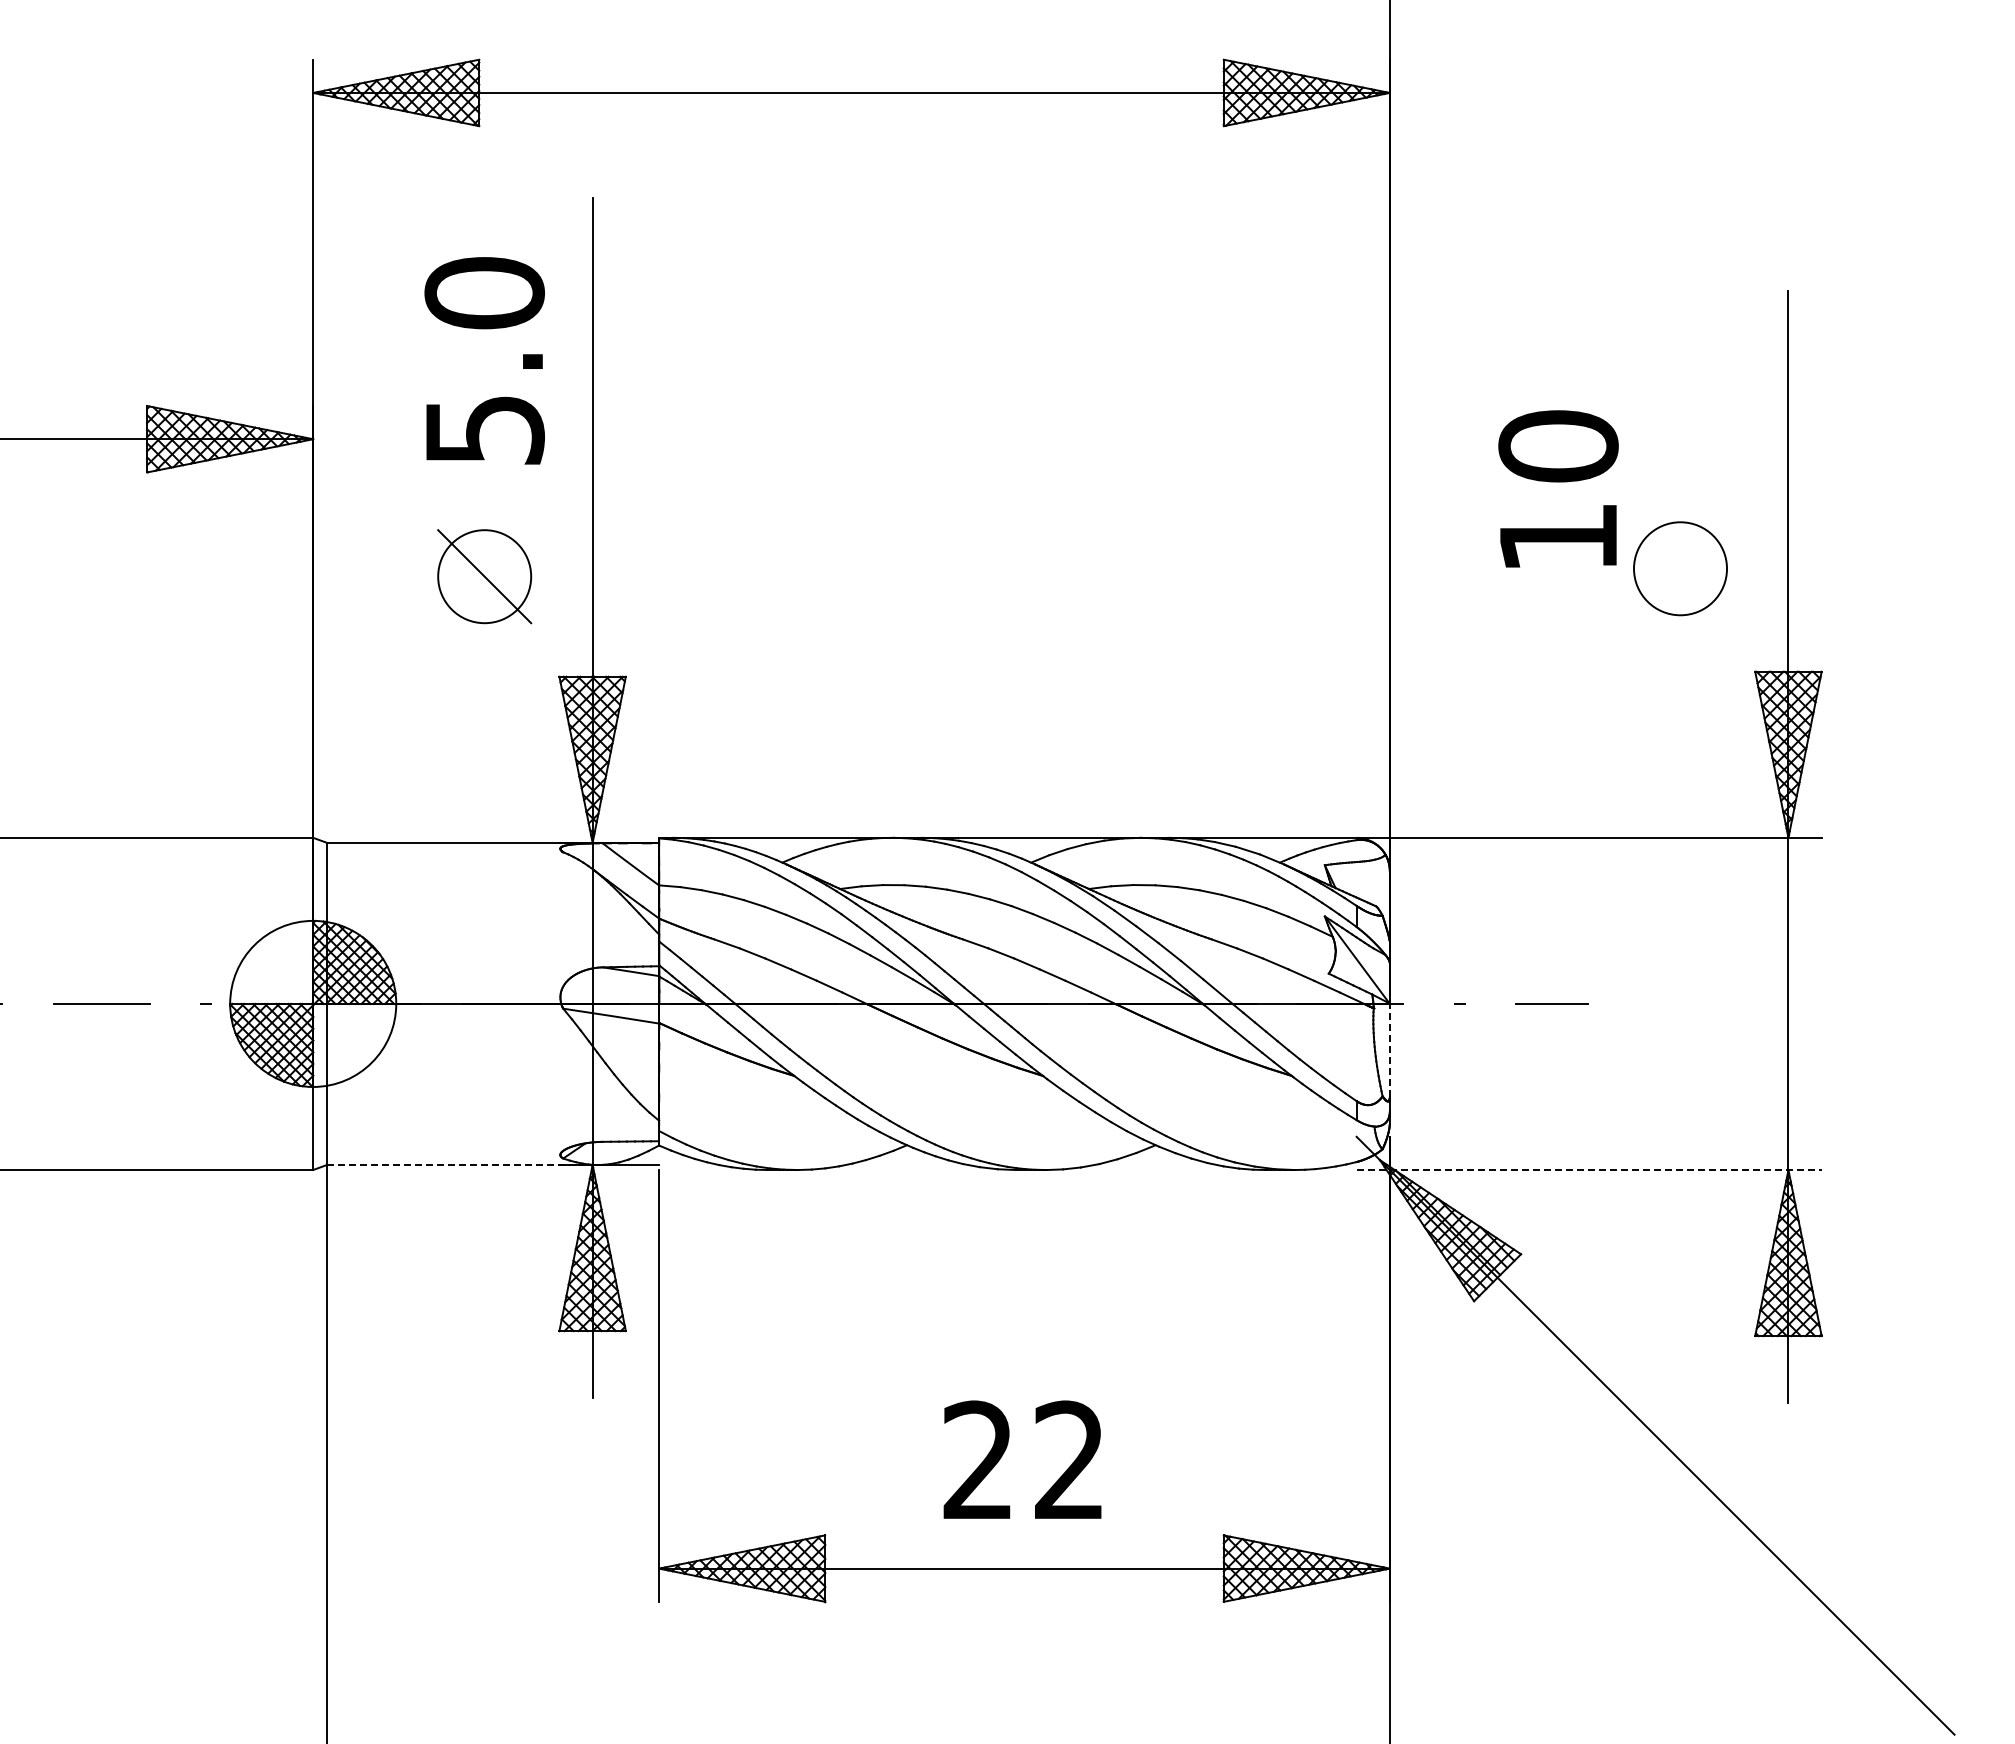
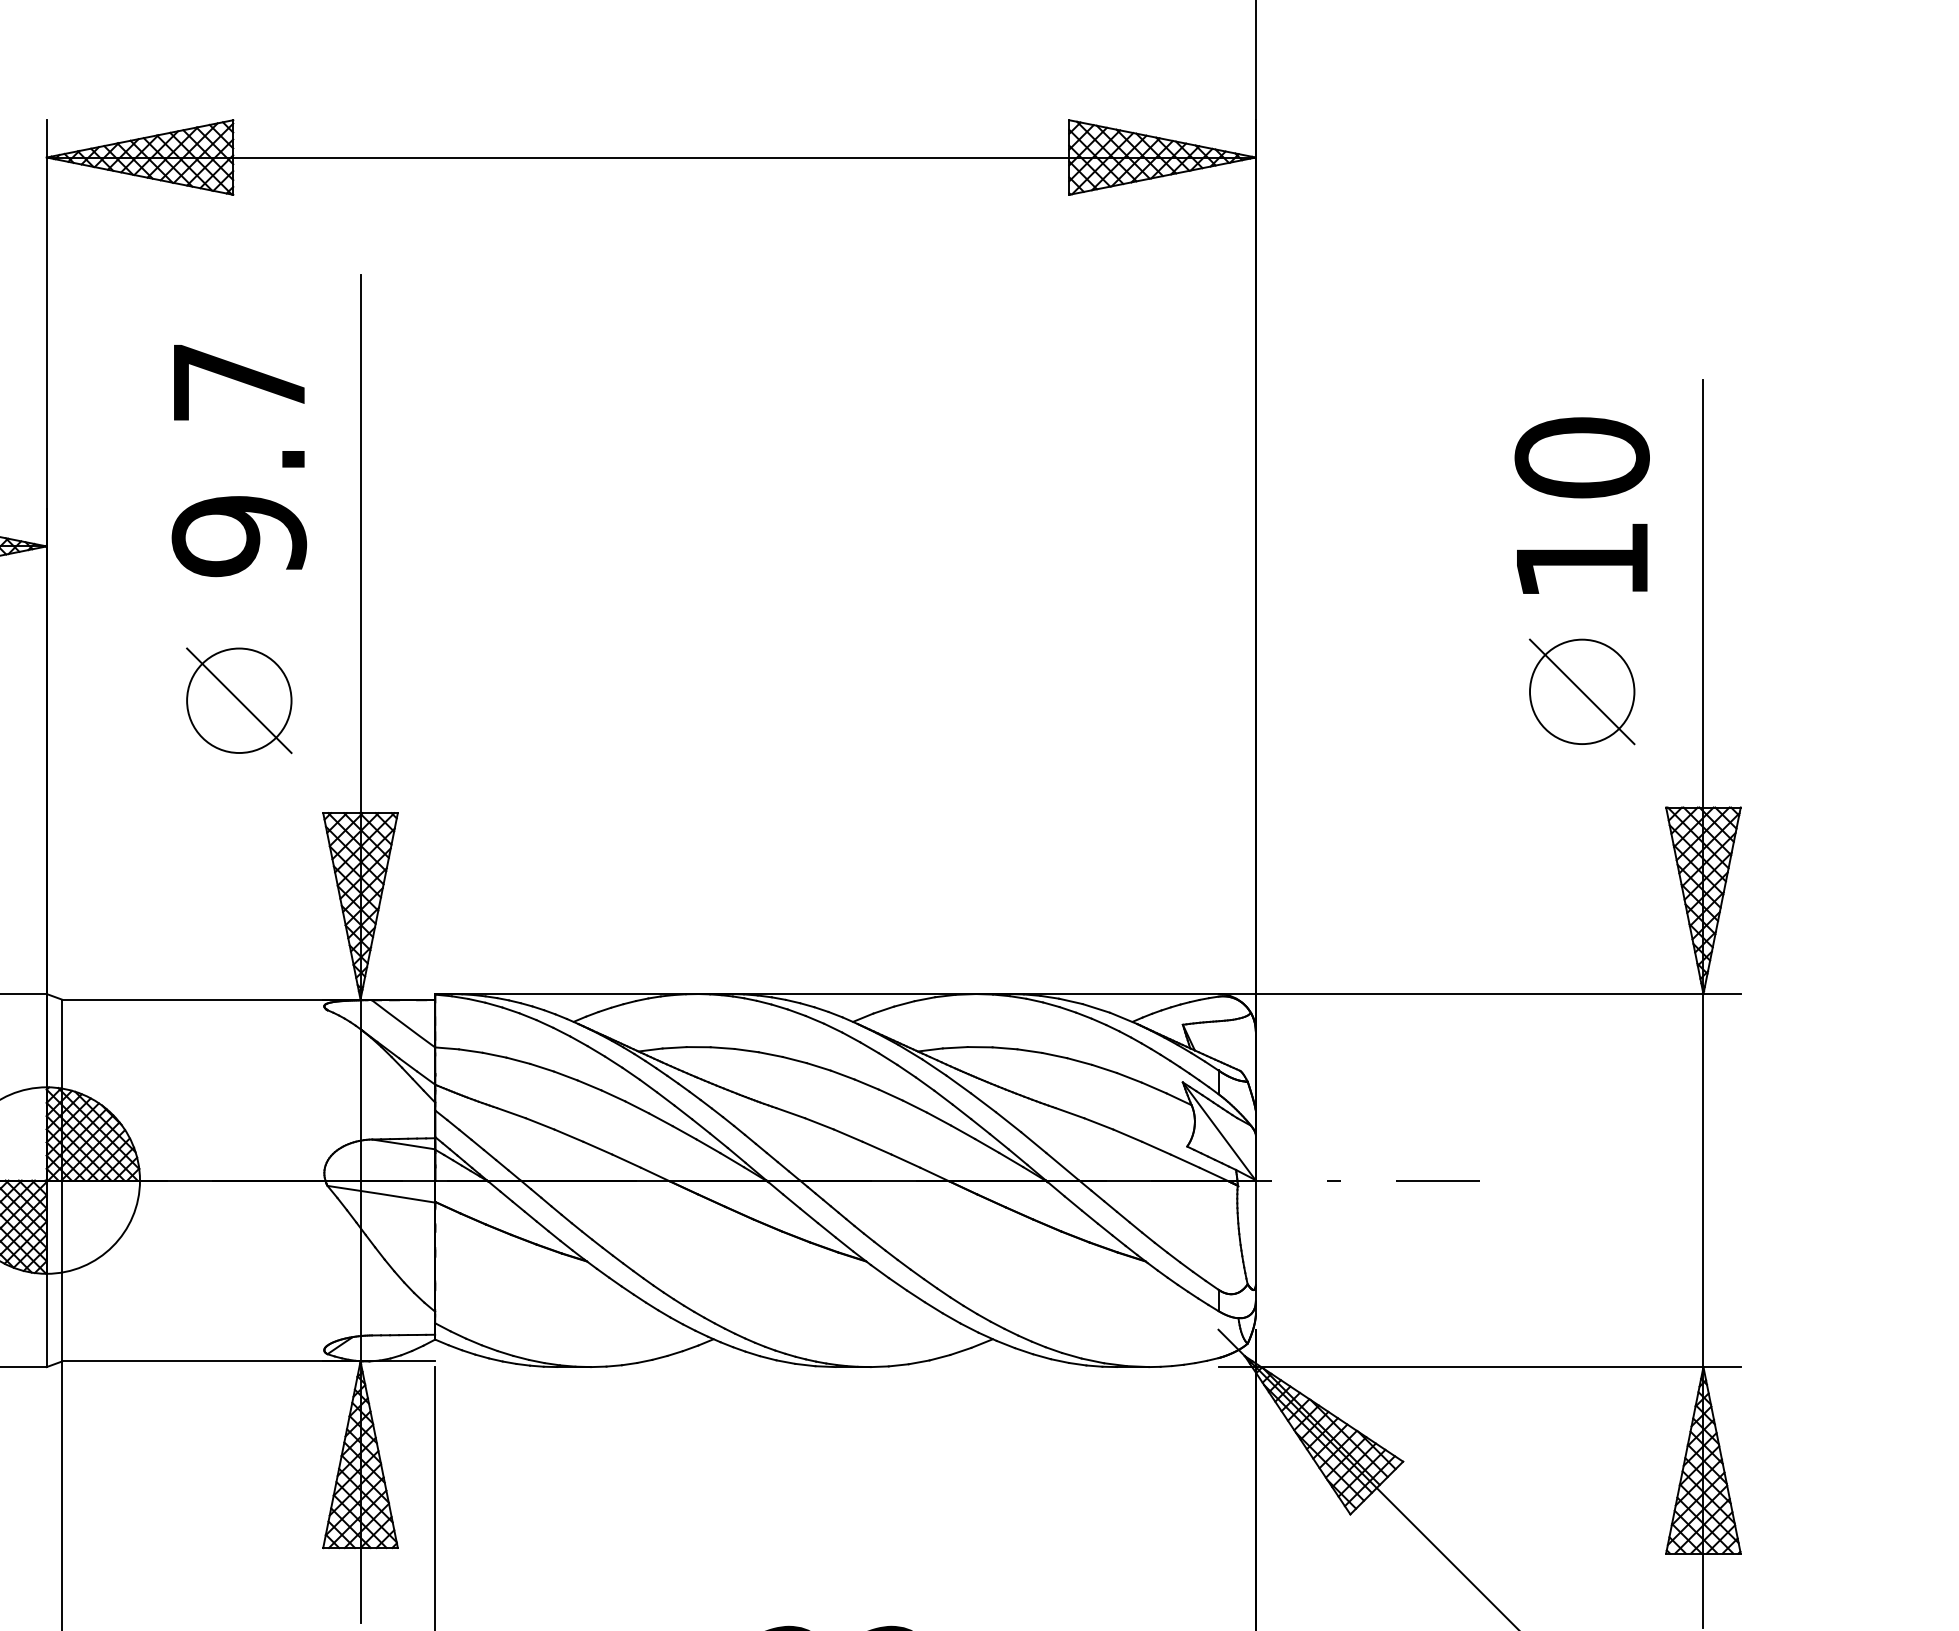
text: (484, 361) -> (239, 459), 5.0 -> 9.7
text: (1558, 488) -> (1582, 505), moved
line: (1680, 568) -> (1582, 691), added
line: (1389, 1049) -> (1255, 1231), dashed -> solid
line: (462, 1165) -> (214, 1362), dashed -> solid
line: (1589, 1170) -> (1480, 1367), dashed -> solid

